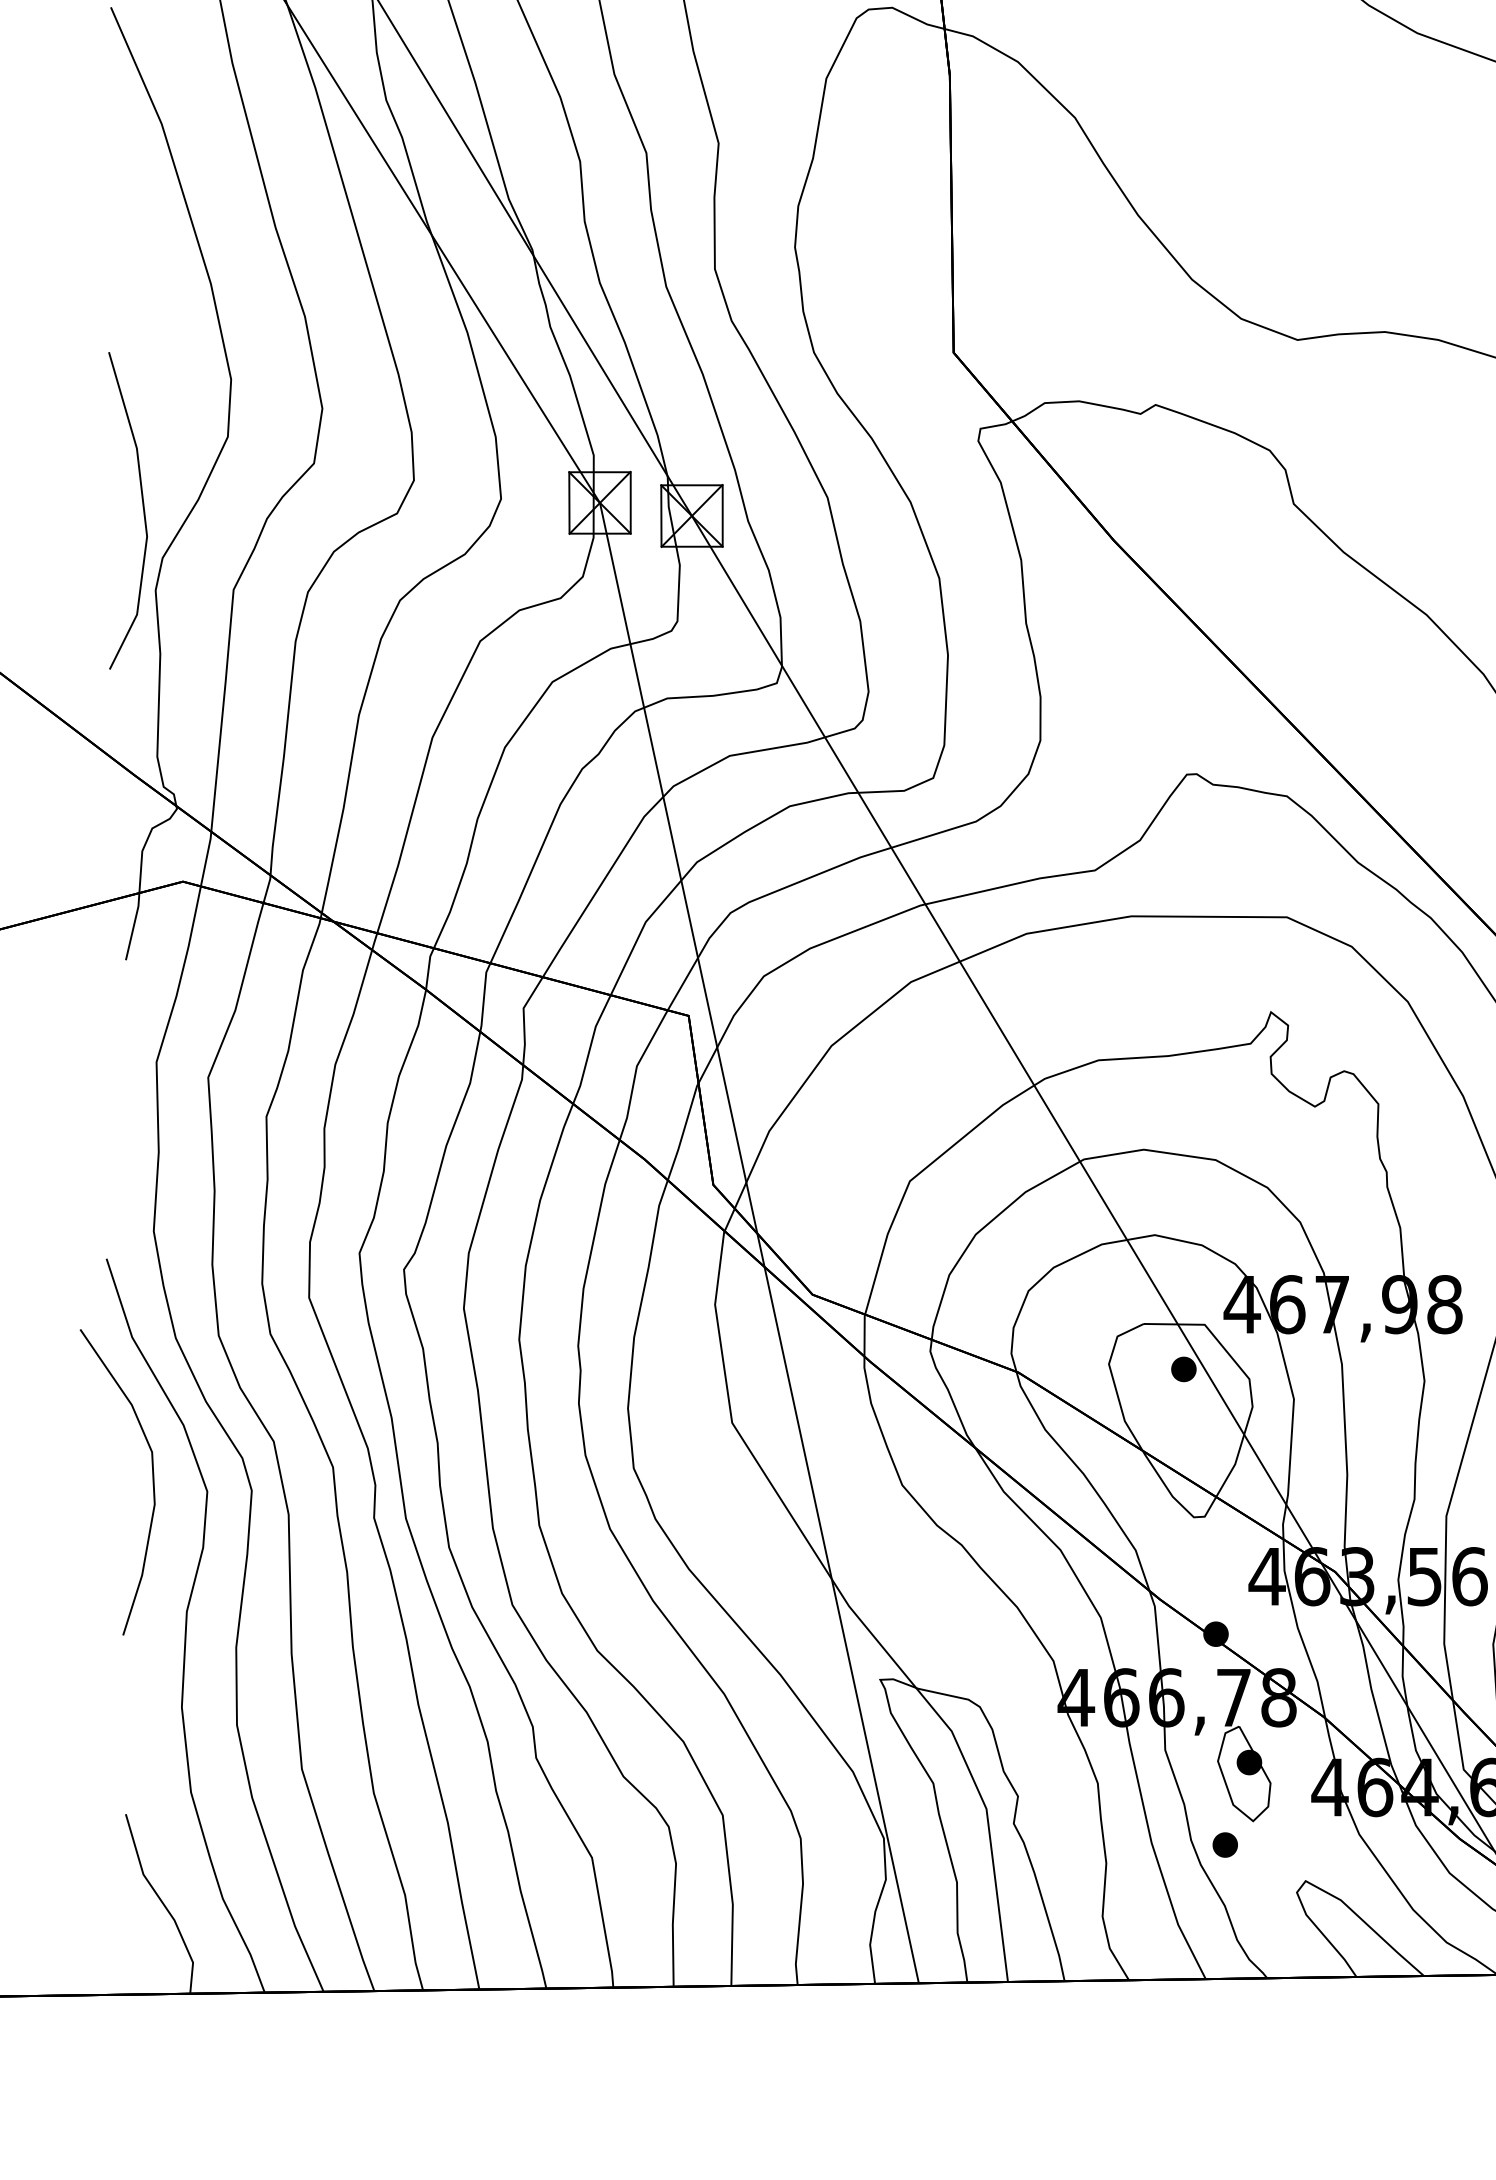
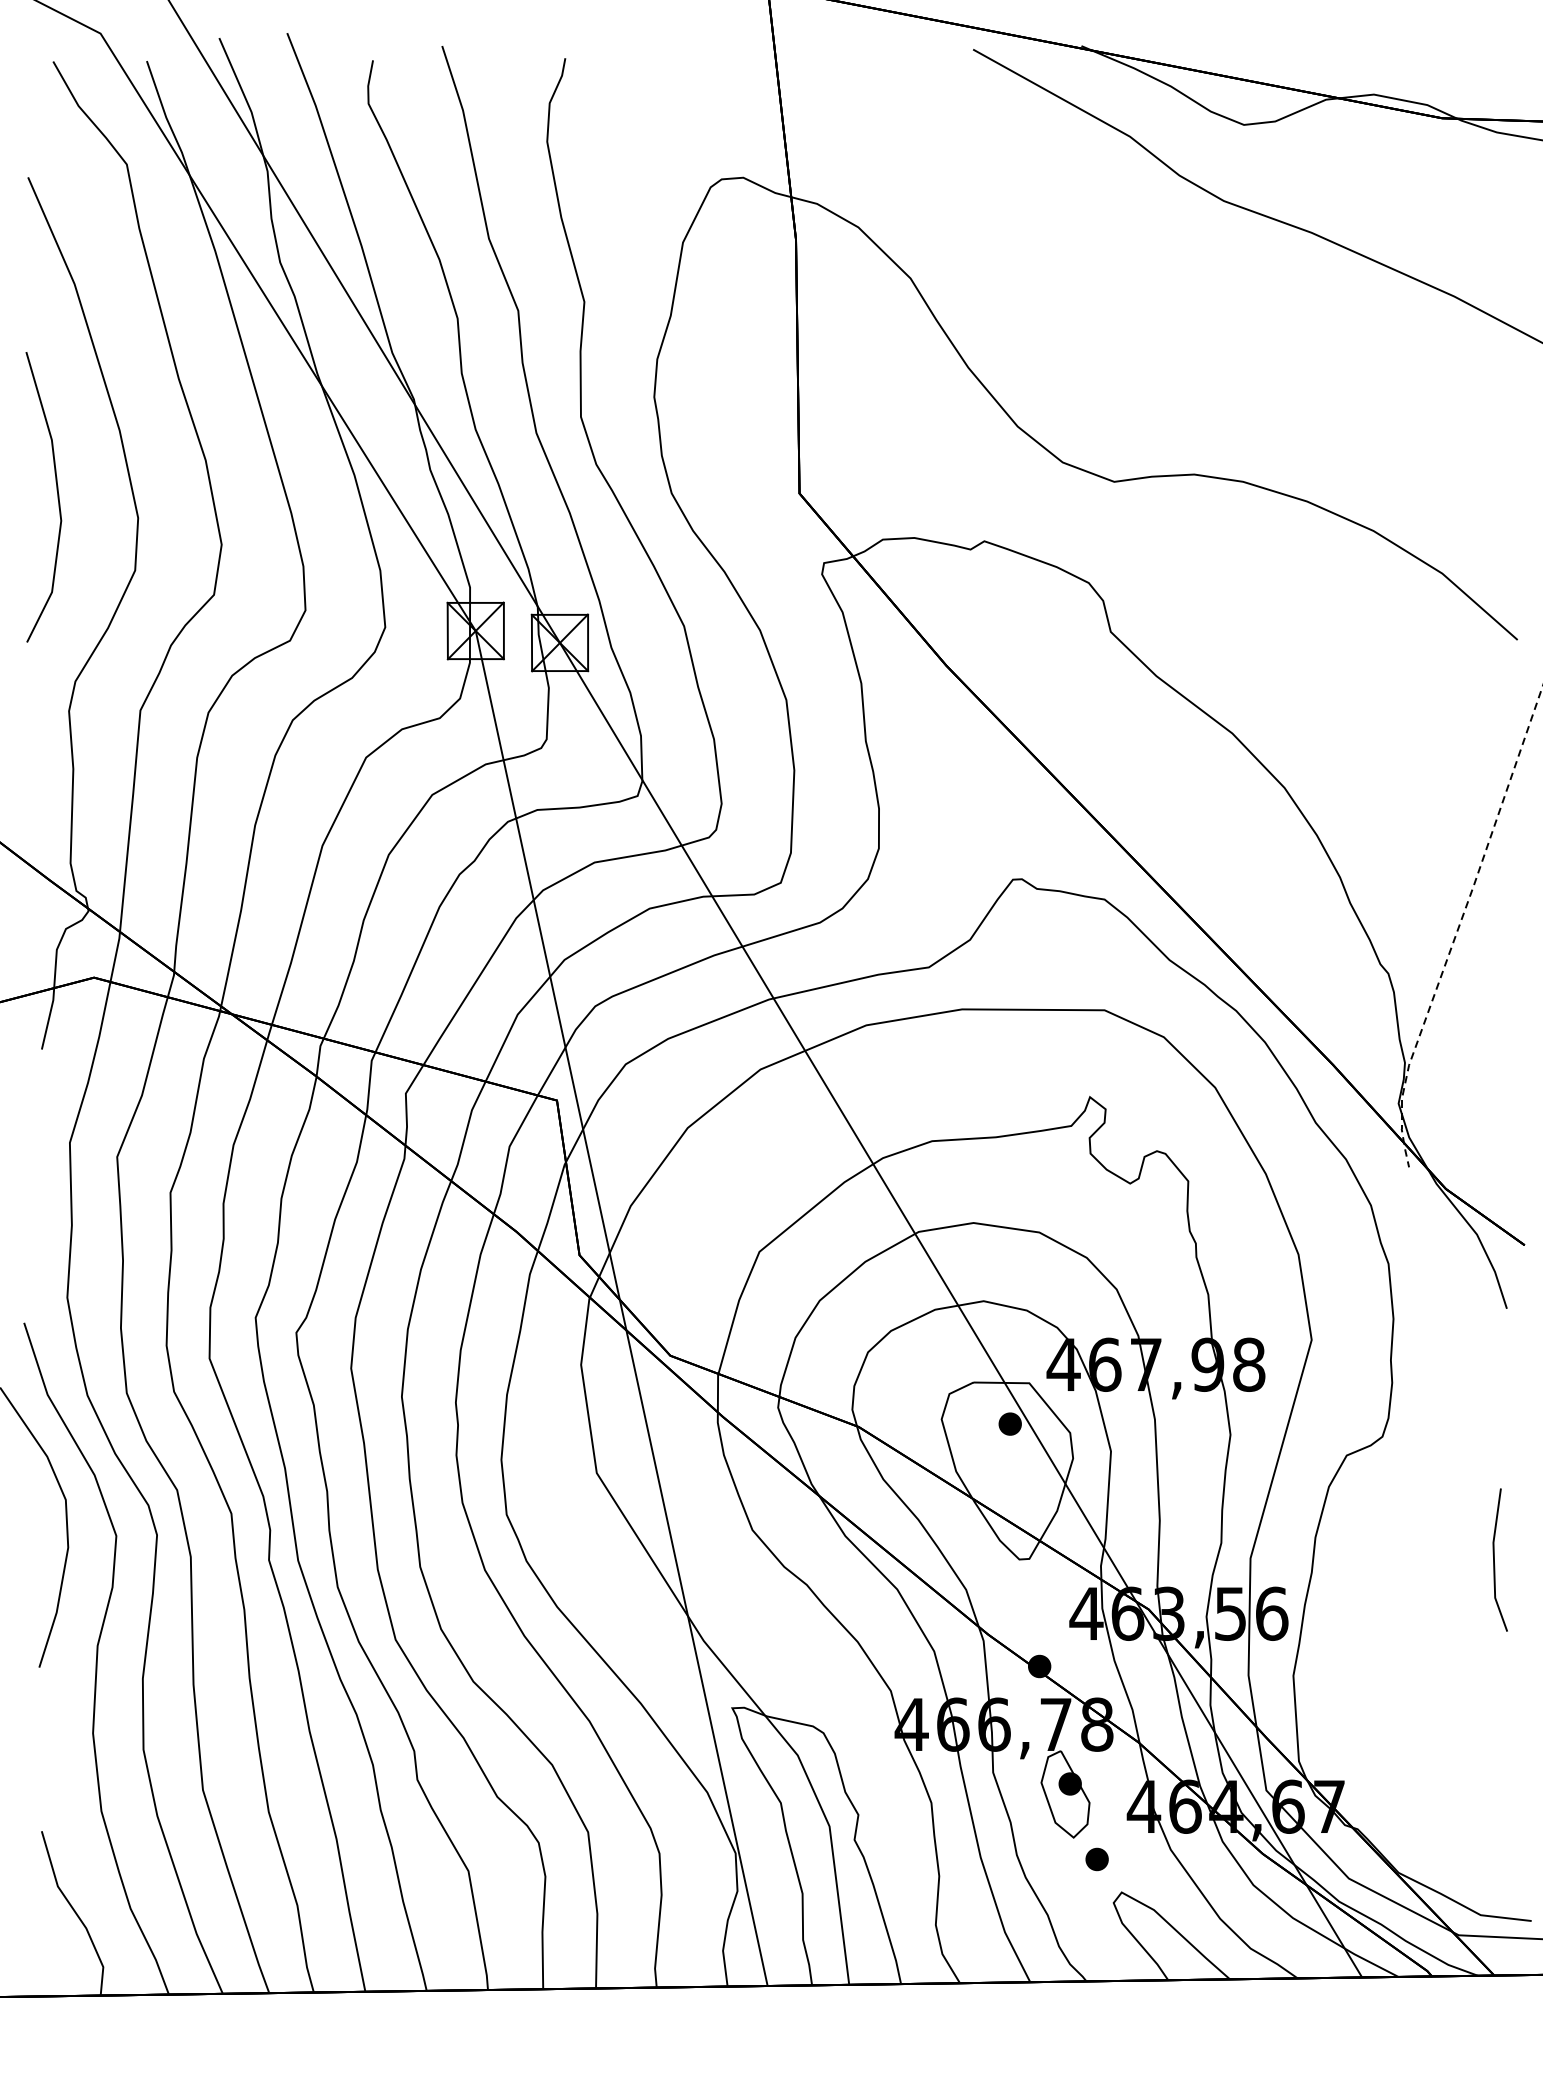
line: (143, 511) -> (57, 497), moved
part: (1224, 1845) -> (1096, 1859), moved

